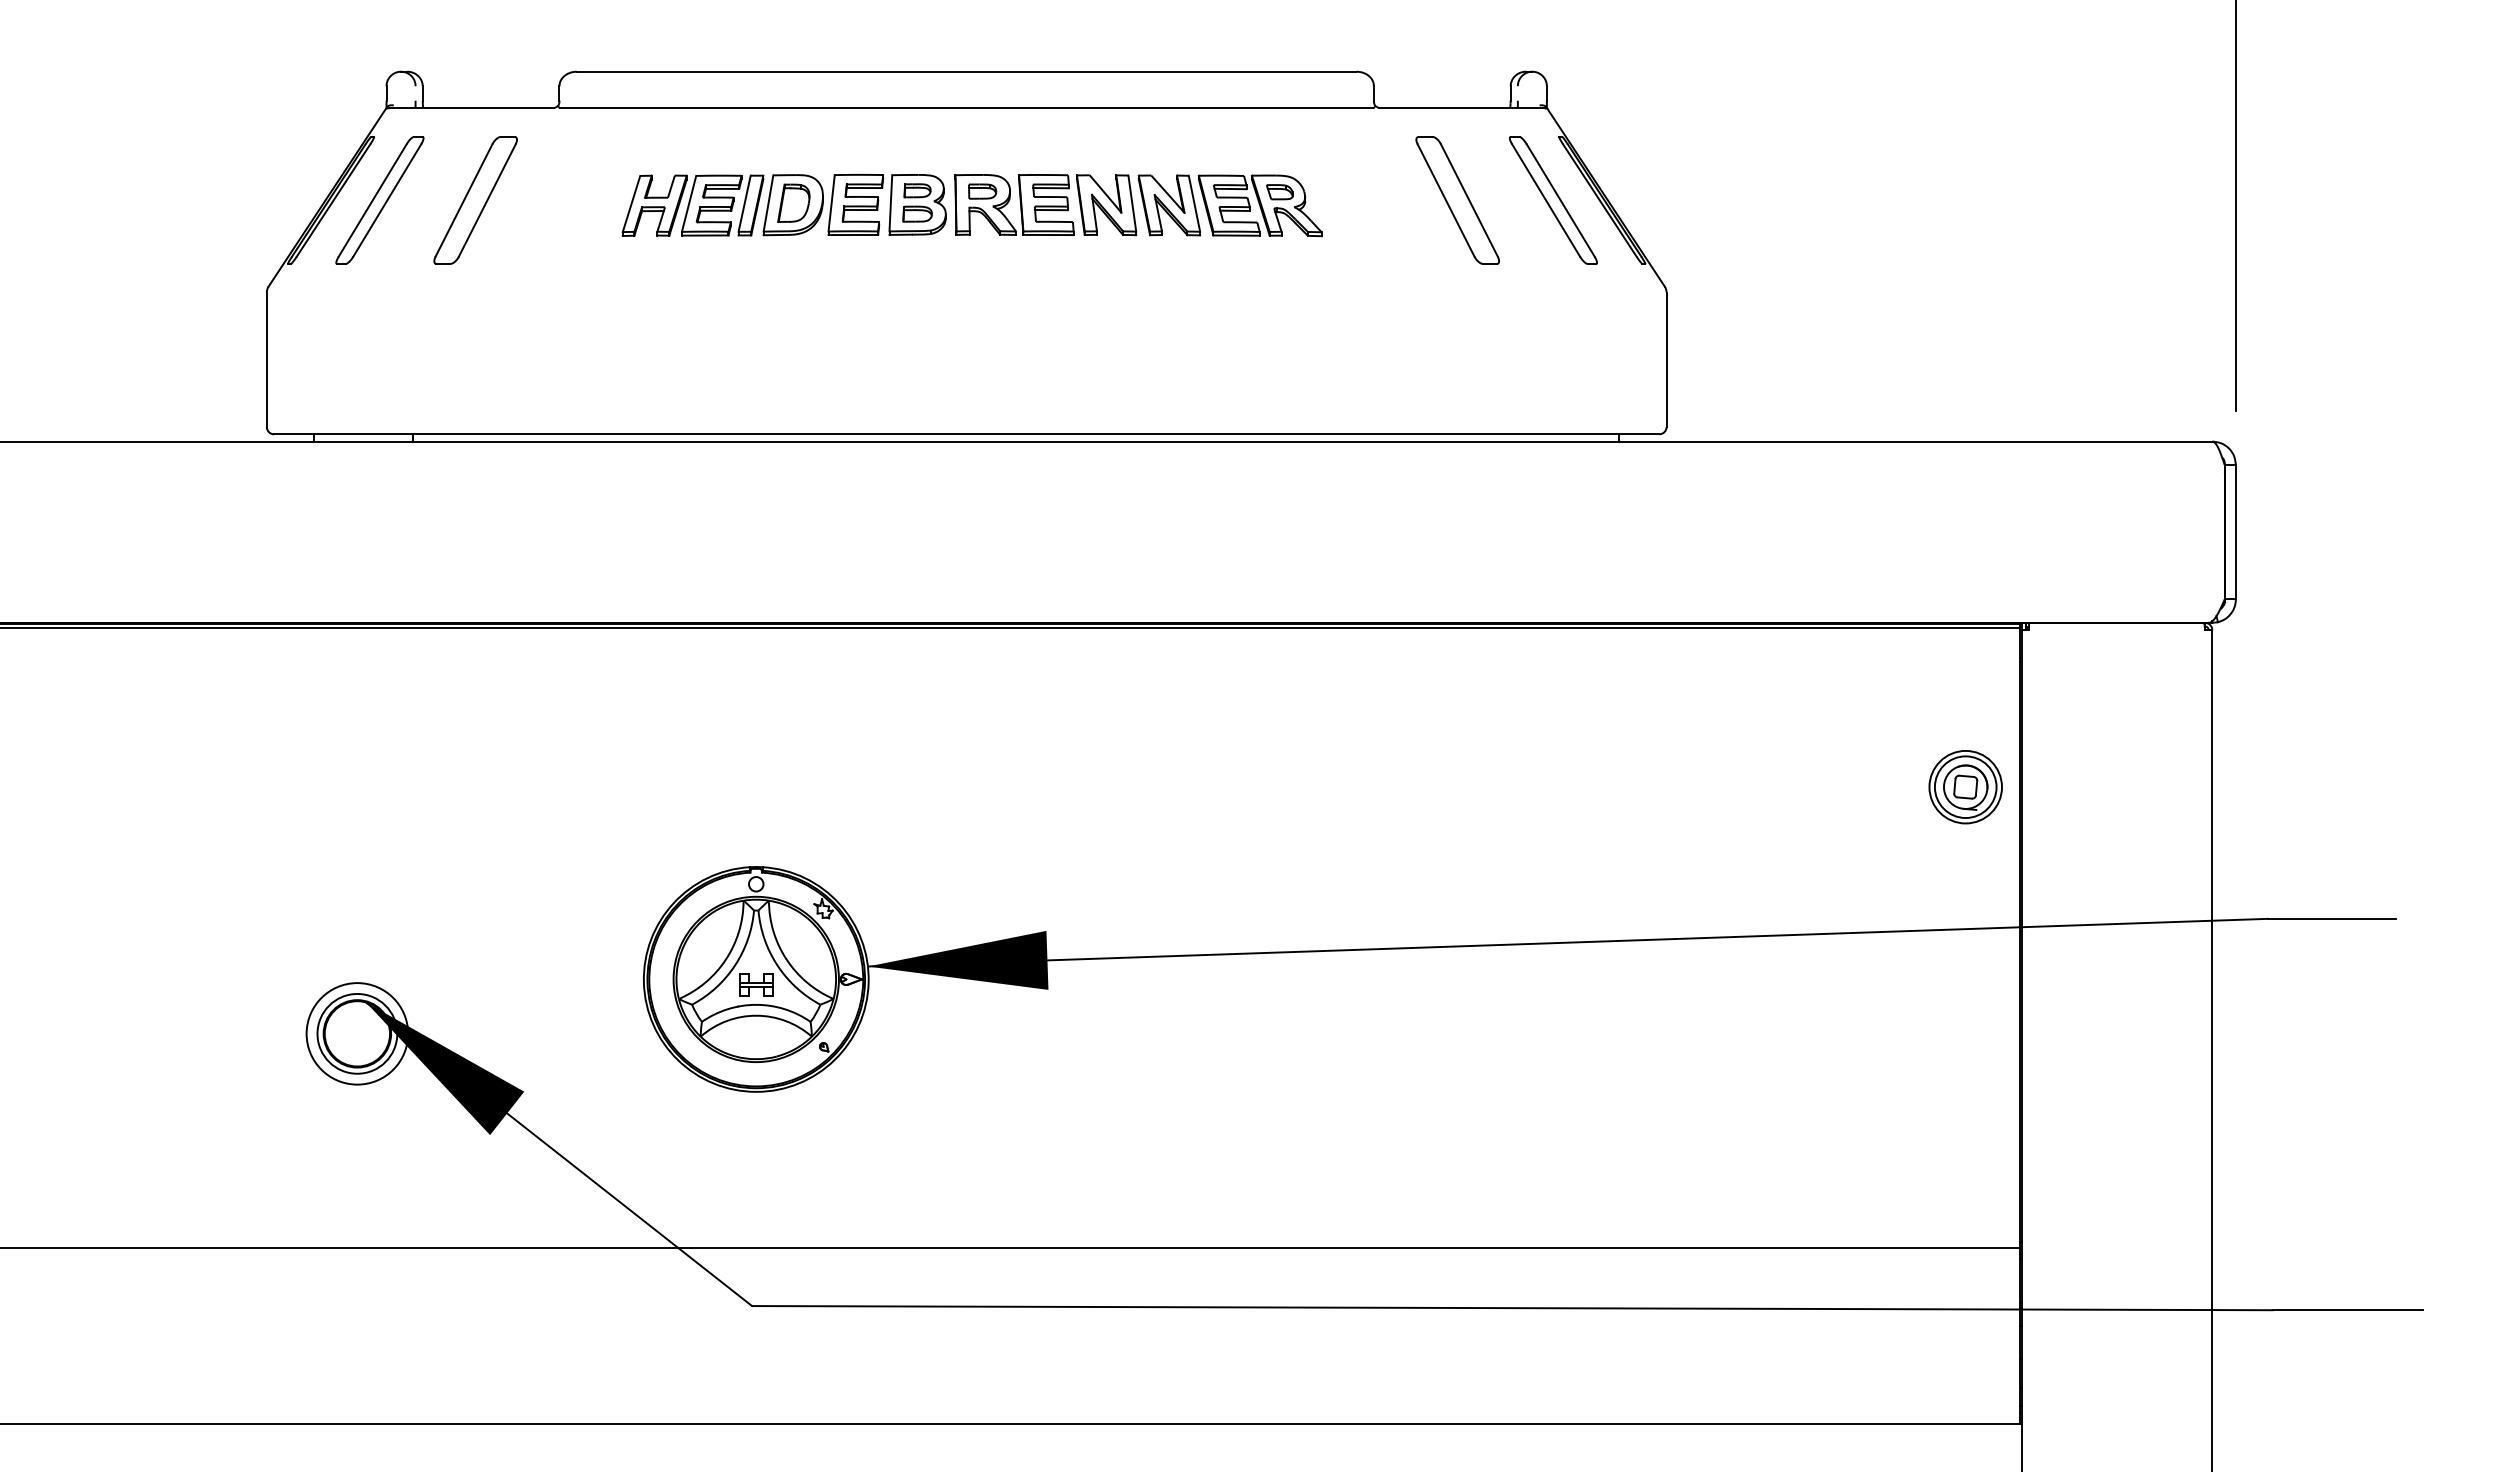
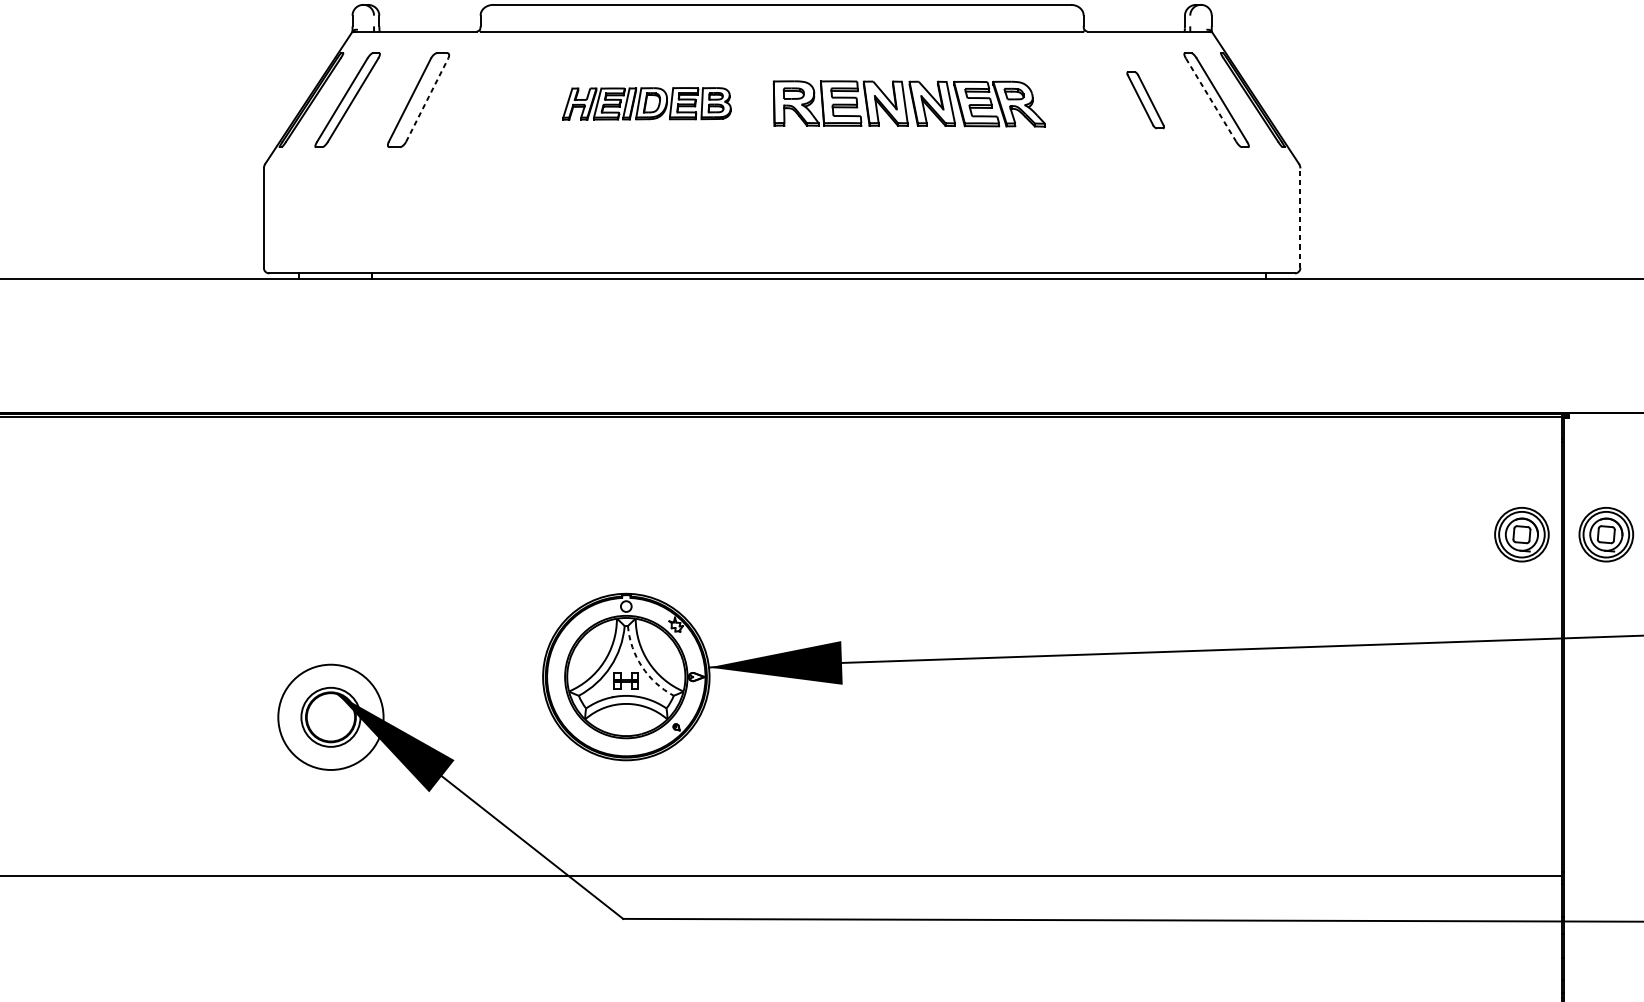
line: (487, 200) -> (427, 100), solid -> dashed
part: (1457, 200) -> (1145, 100), size x0.6
line: (1546, 200) -> (1211, 100), solid -> dashed
part: (783, 205) -> (646, 103), size x0.7
line: (1666, 359) -> (1300, 217), solid -> dashed
part: (2079, 787) -> (1606, 534), added
arc: (777, 965) -> (642, 666), solid -> dashed
circle: (357, 1033) -> (331, 717), size x1.4

